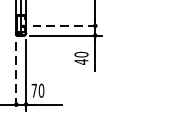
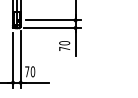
line: (67, 26) -> (53, 20), dashed -> solid
text: (81, 61) -> (64, 48), 40 -> 70
line: (16, 77) -> (13, 61), dashed -> solid

